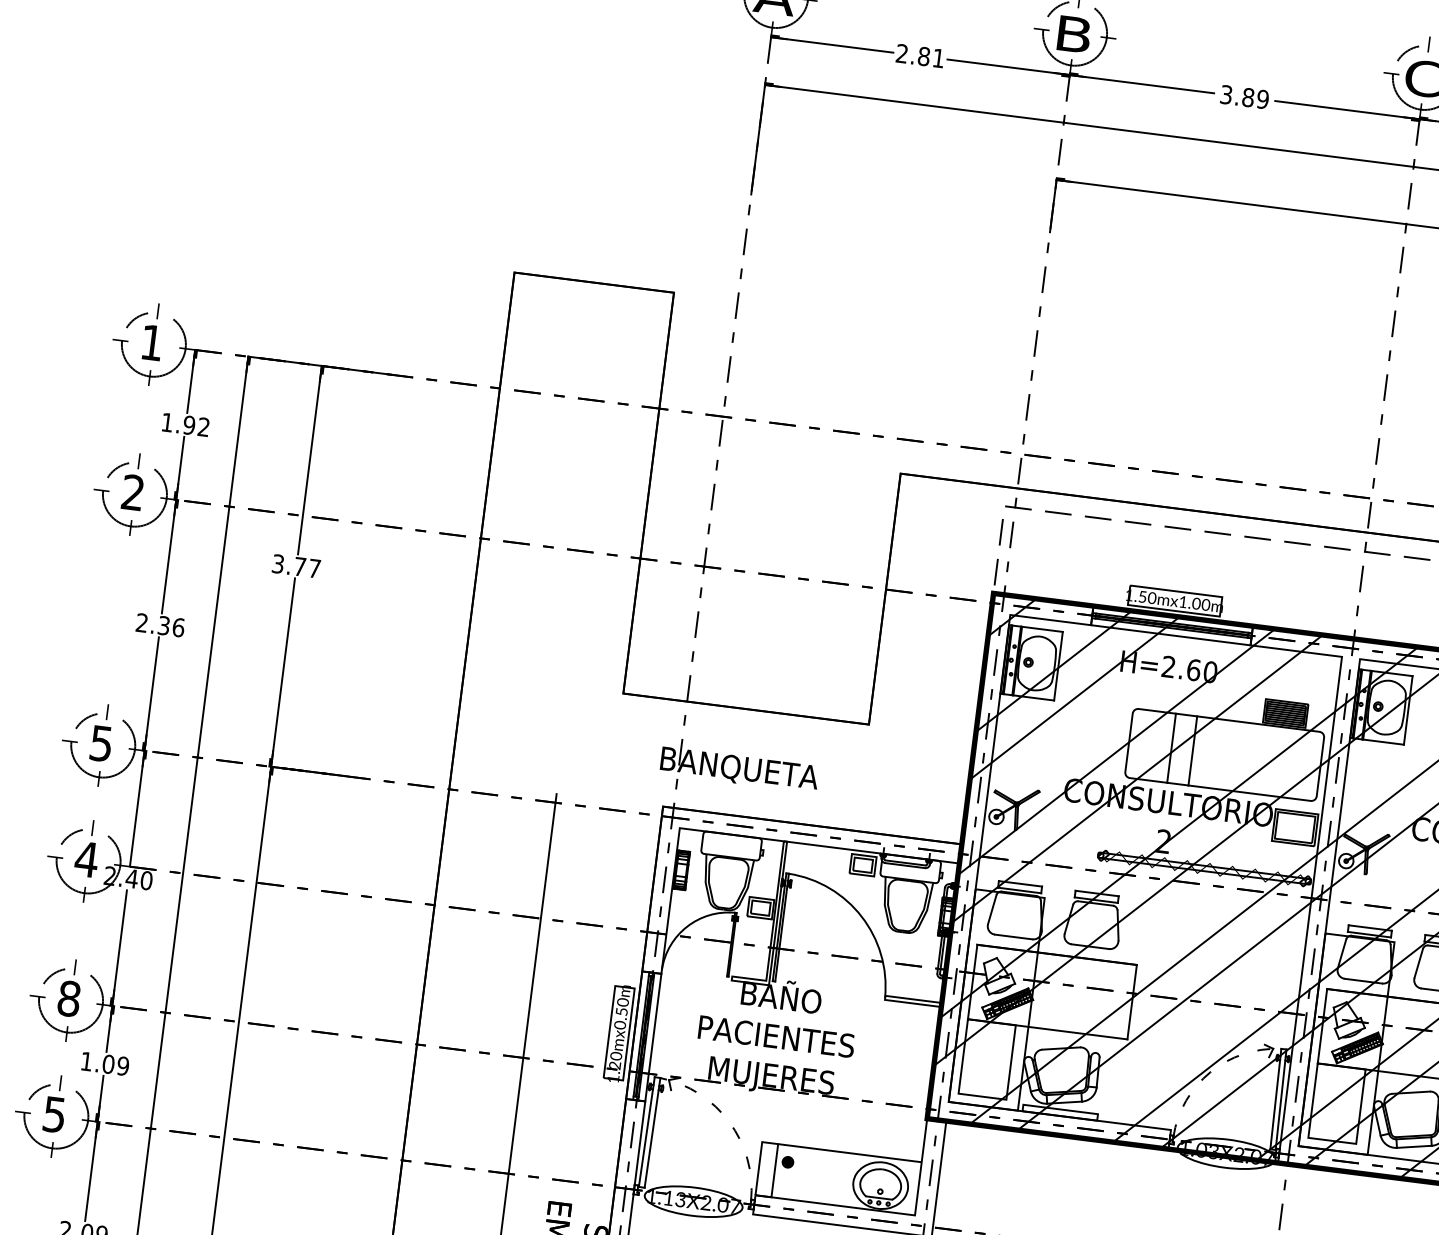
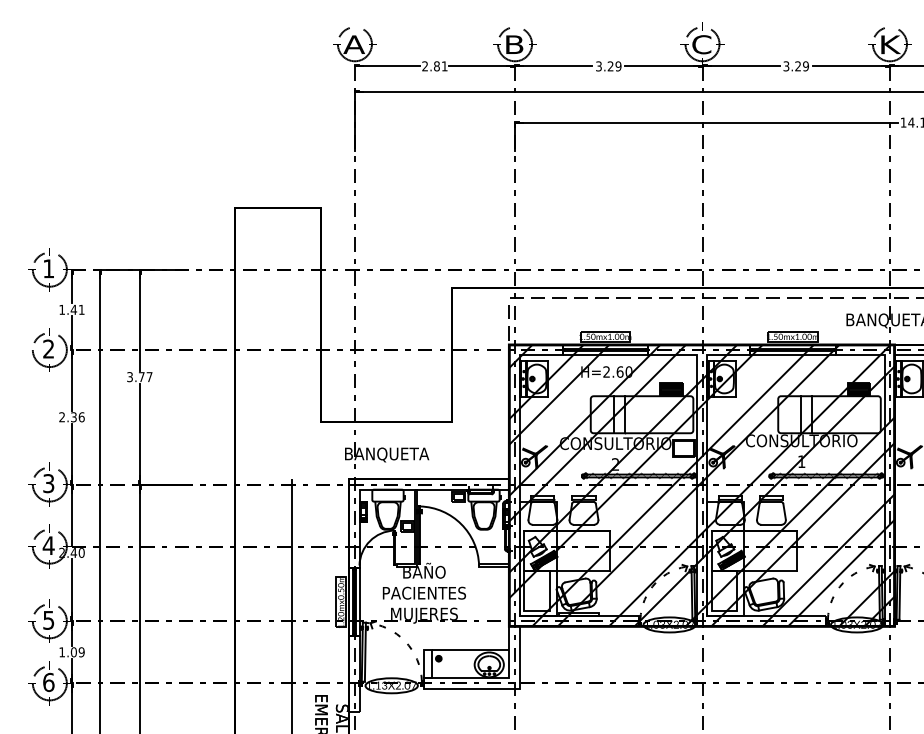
text: (1247, 97) -> (610, 66), 3.89 -> 3.29
text: (196, 425) -> (77, 309), 1.92 -> 1.41
text: (100, 743) -> (48, 483), 5 -> 3
text: (68, 997) -> (48, 619), 8 -> 5
text: (54, 1114) -> (48, 682), 5 -> 6

